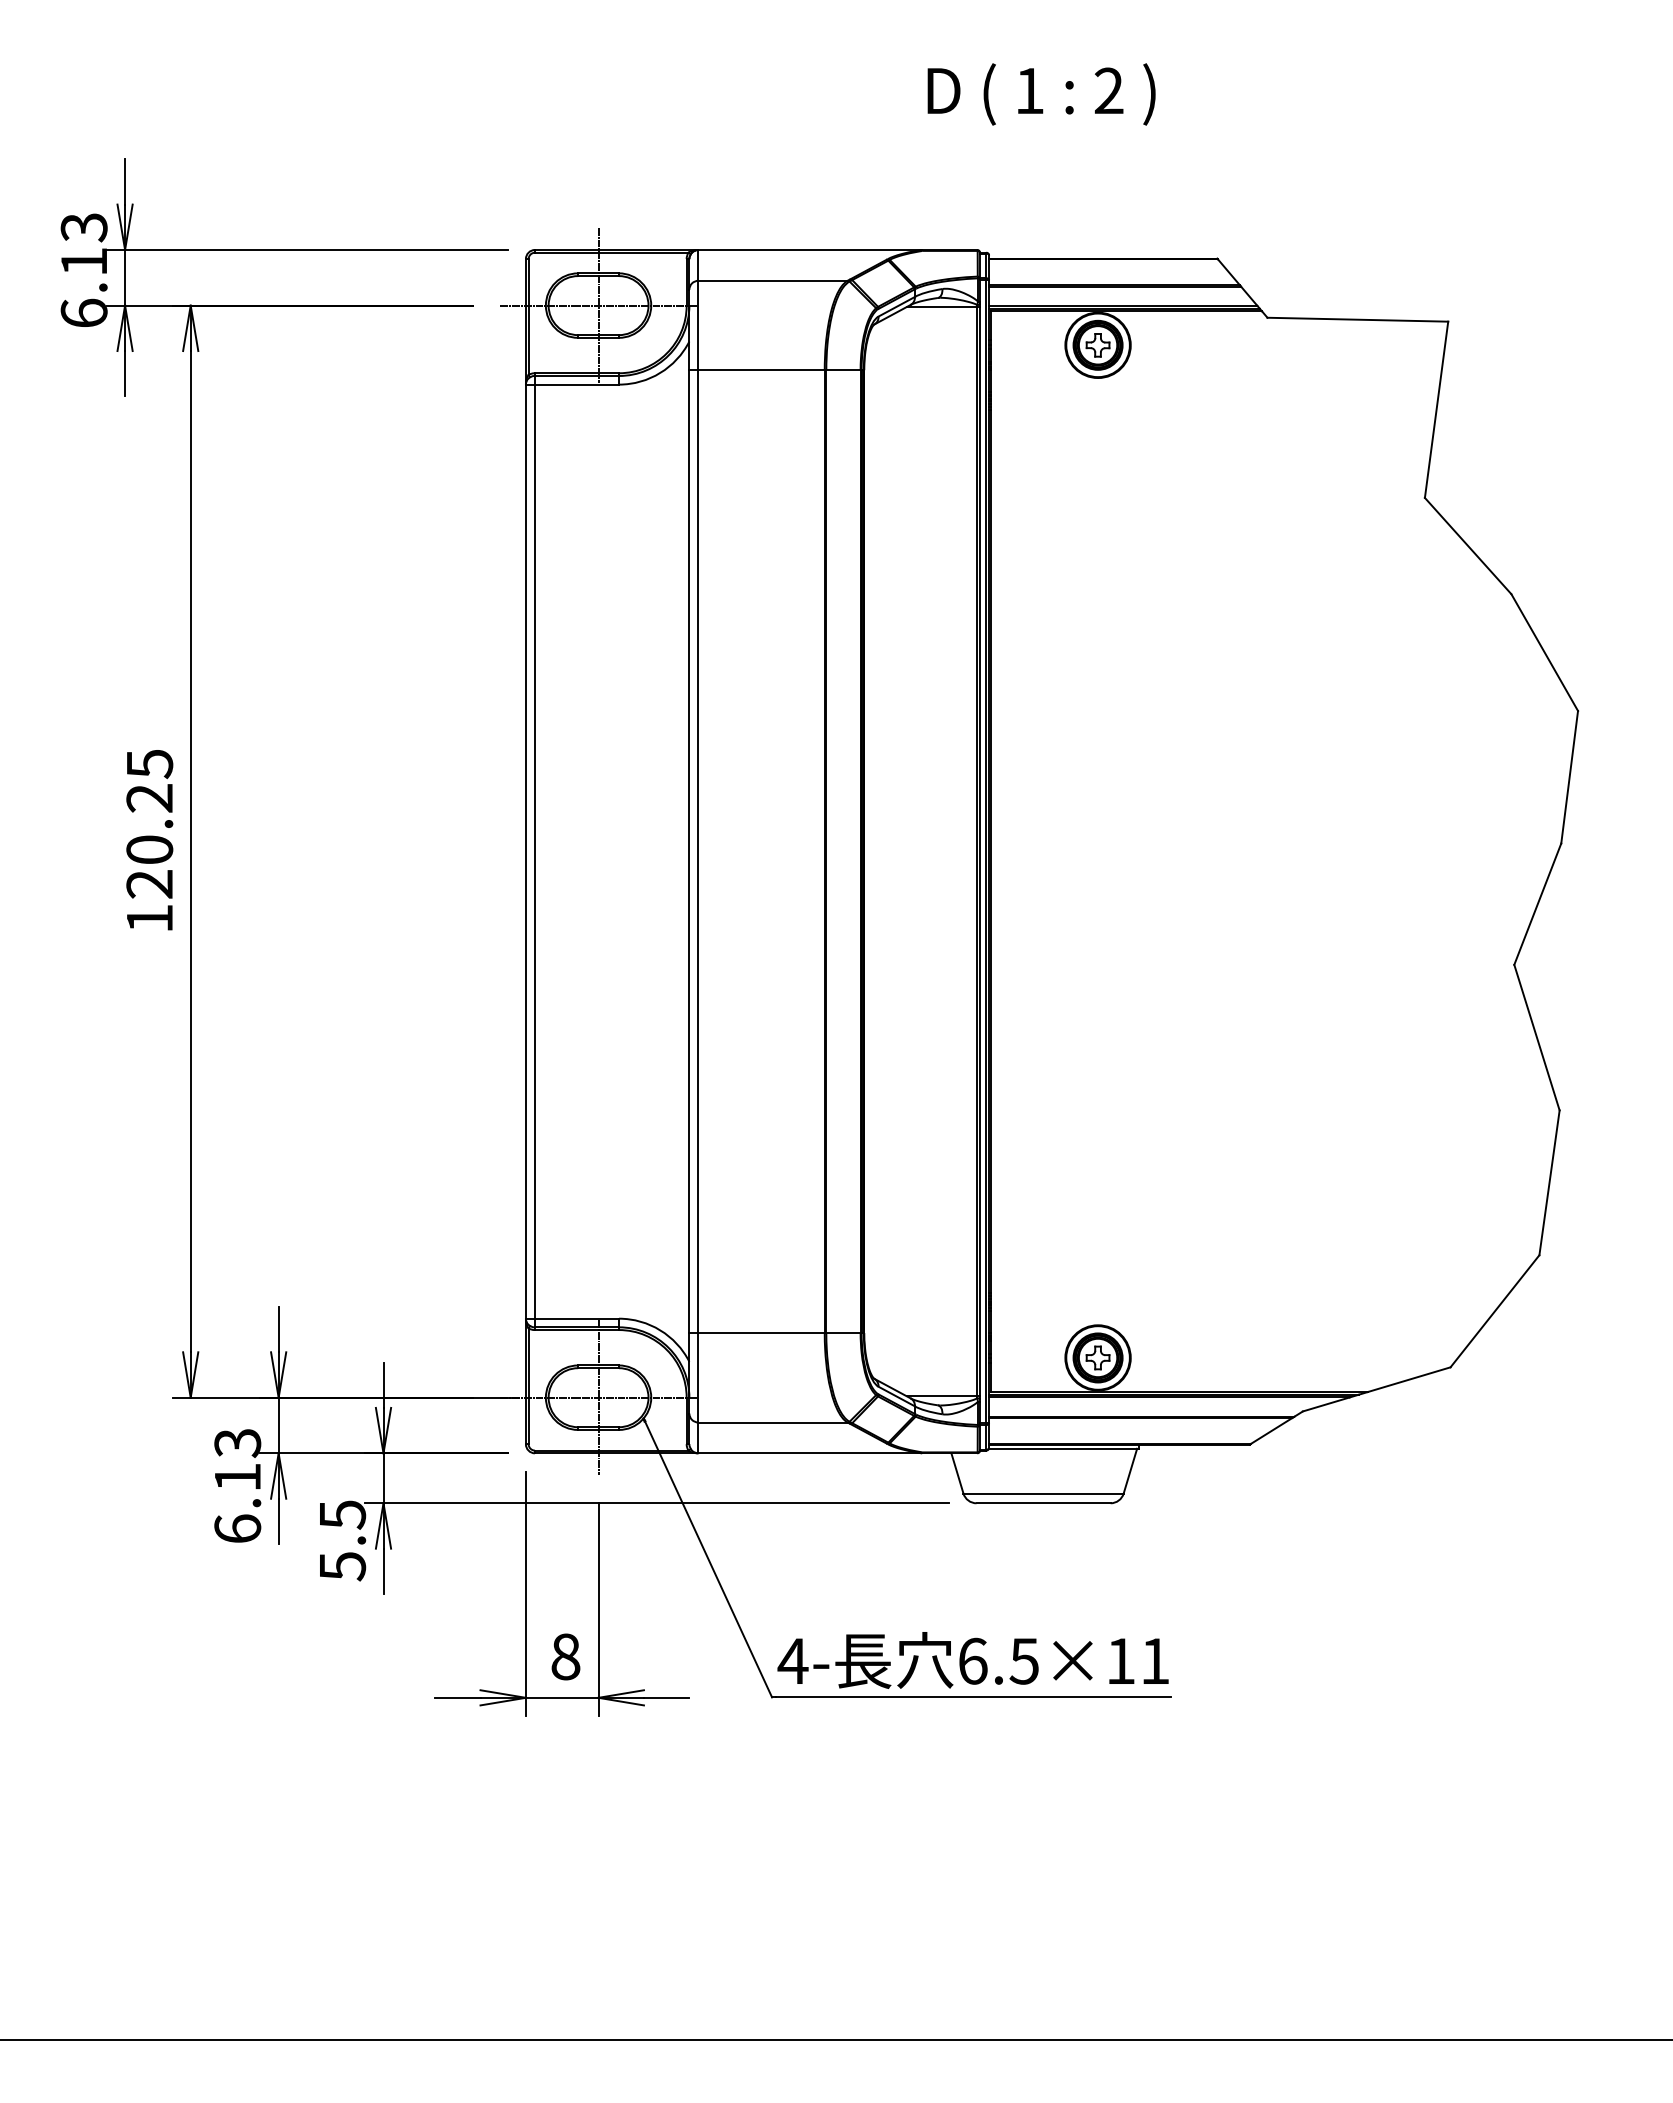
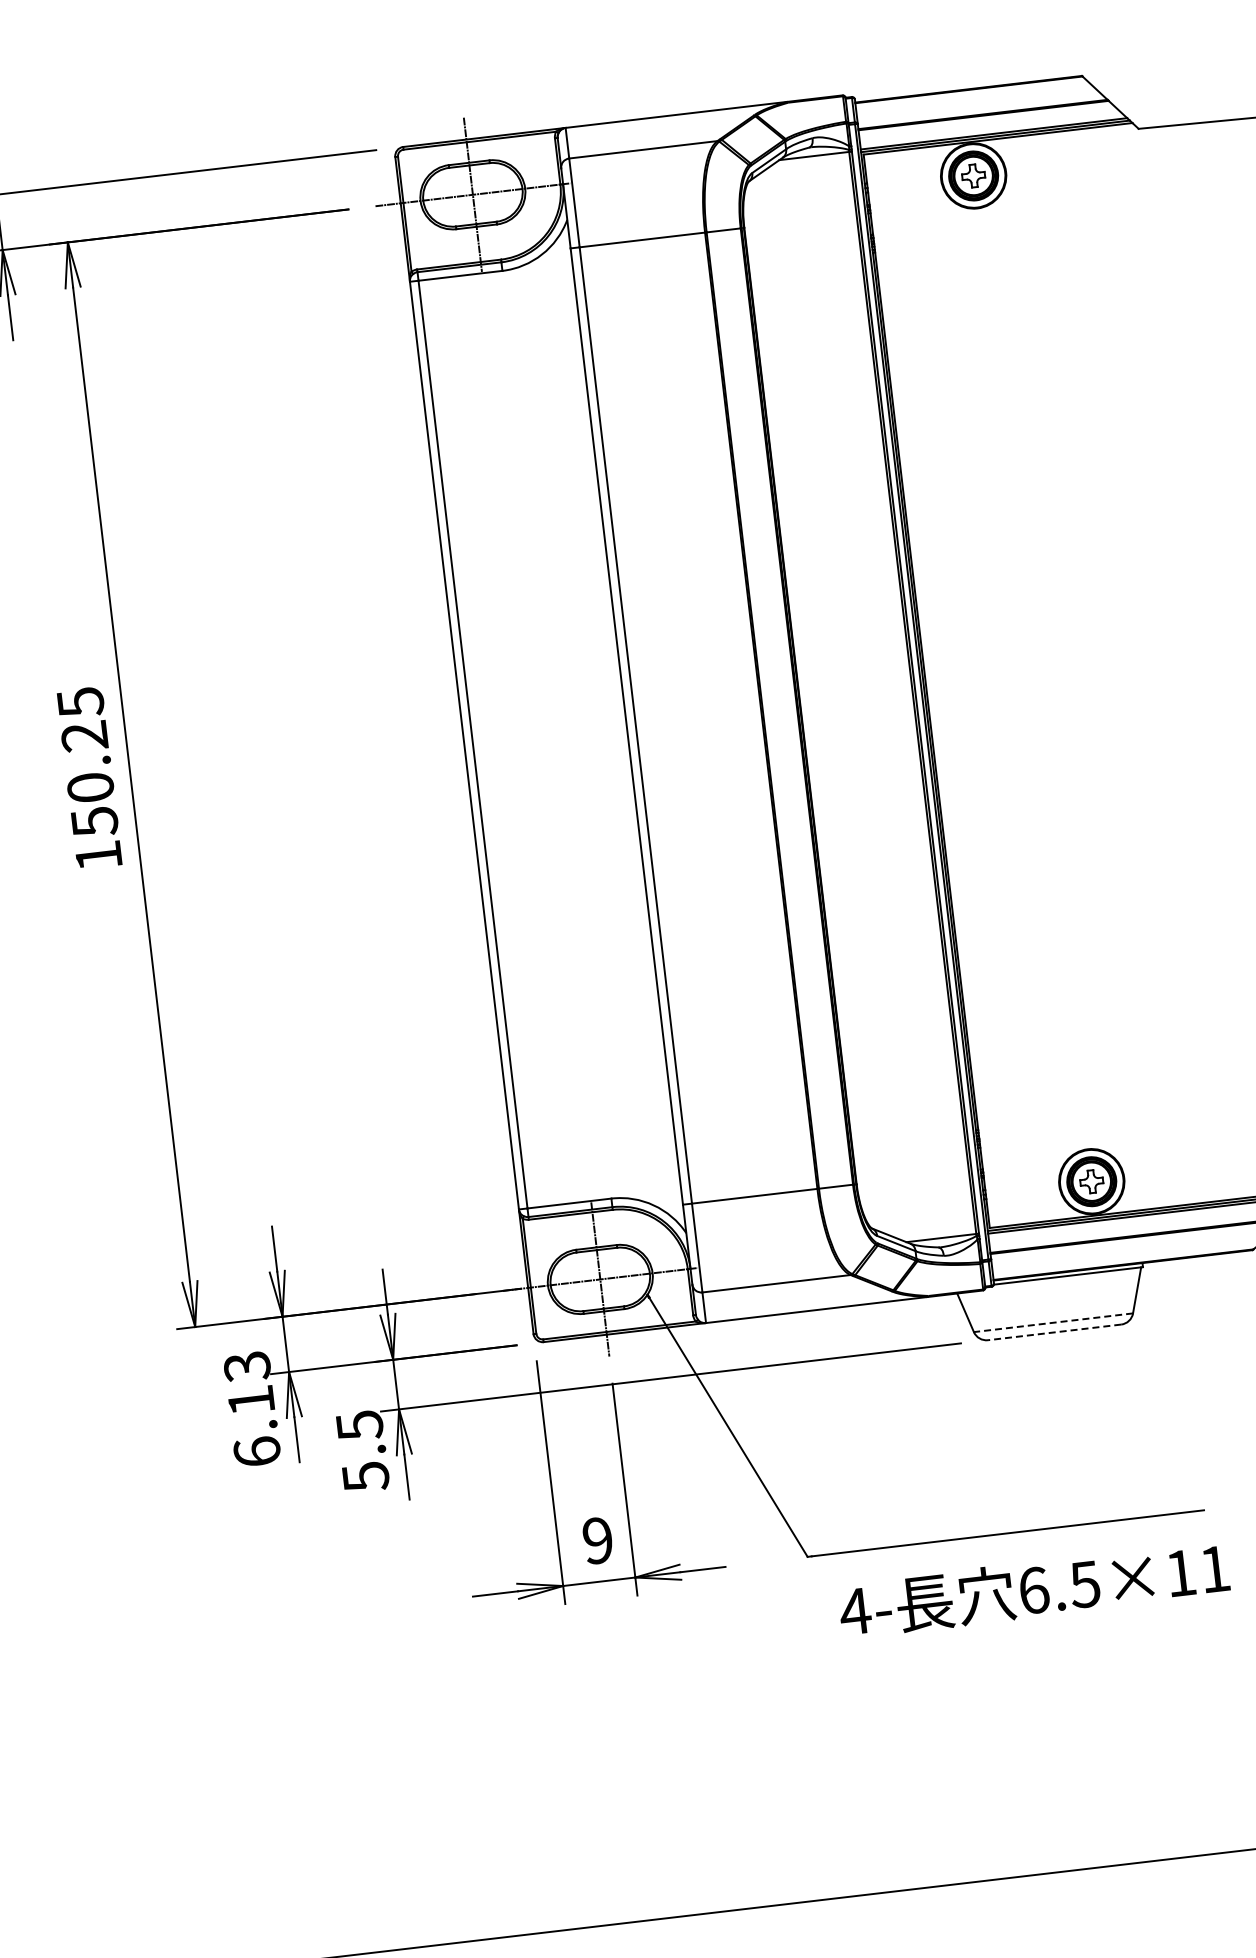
text: (149, 884) -> (94, 822), 120.25 -> 150.25
line: (1043, 1493) -> (1053, 1322), solid -> dashed
line: (1043, 1503) -> (1054, 1332), solid -> dashed
text: (565, 1656) -> (597, 1540), 8 -> 9
text: (972, 1660) -> (1033, 1589), moved

